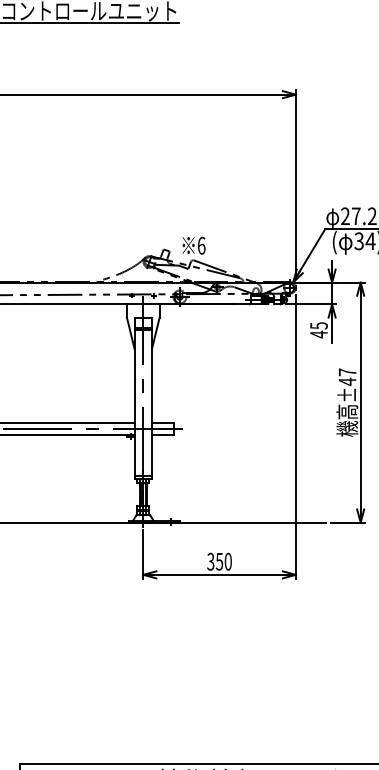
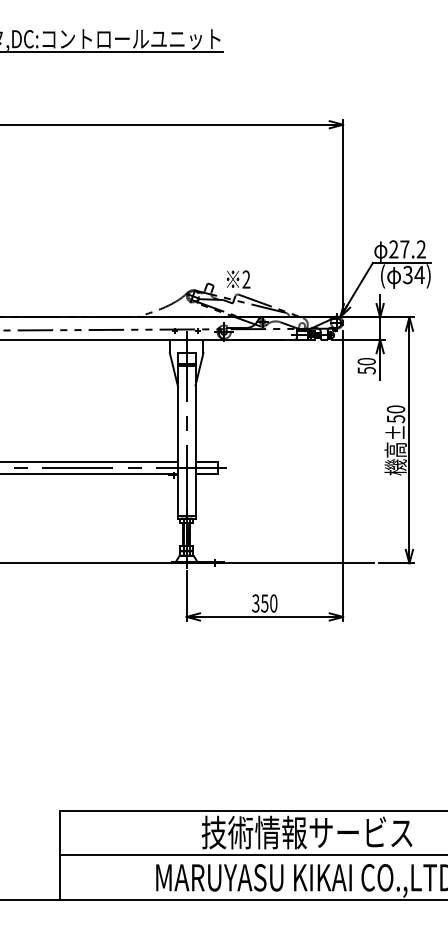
text: (201, 245) -> (246, 279), 6 -> 2
text: (318, 330) -> (366, 366), 45 -> 50
text: (347, 377) -> (395, 414), ±47 -> ±50

